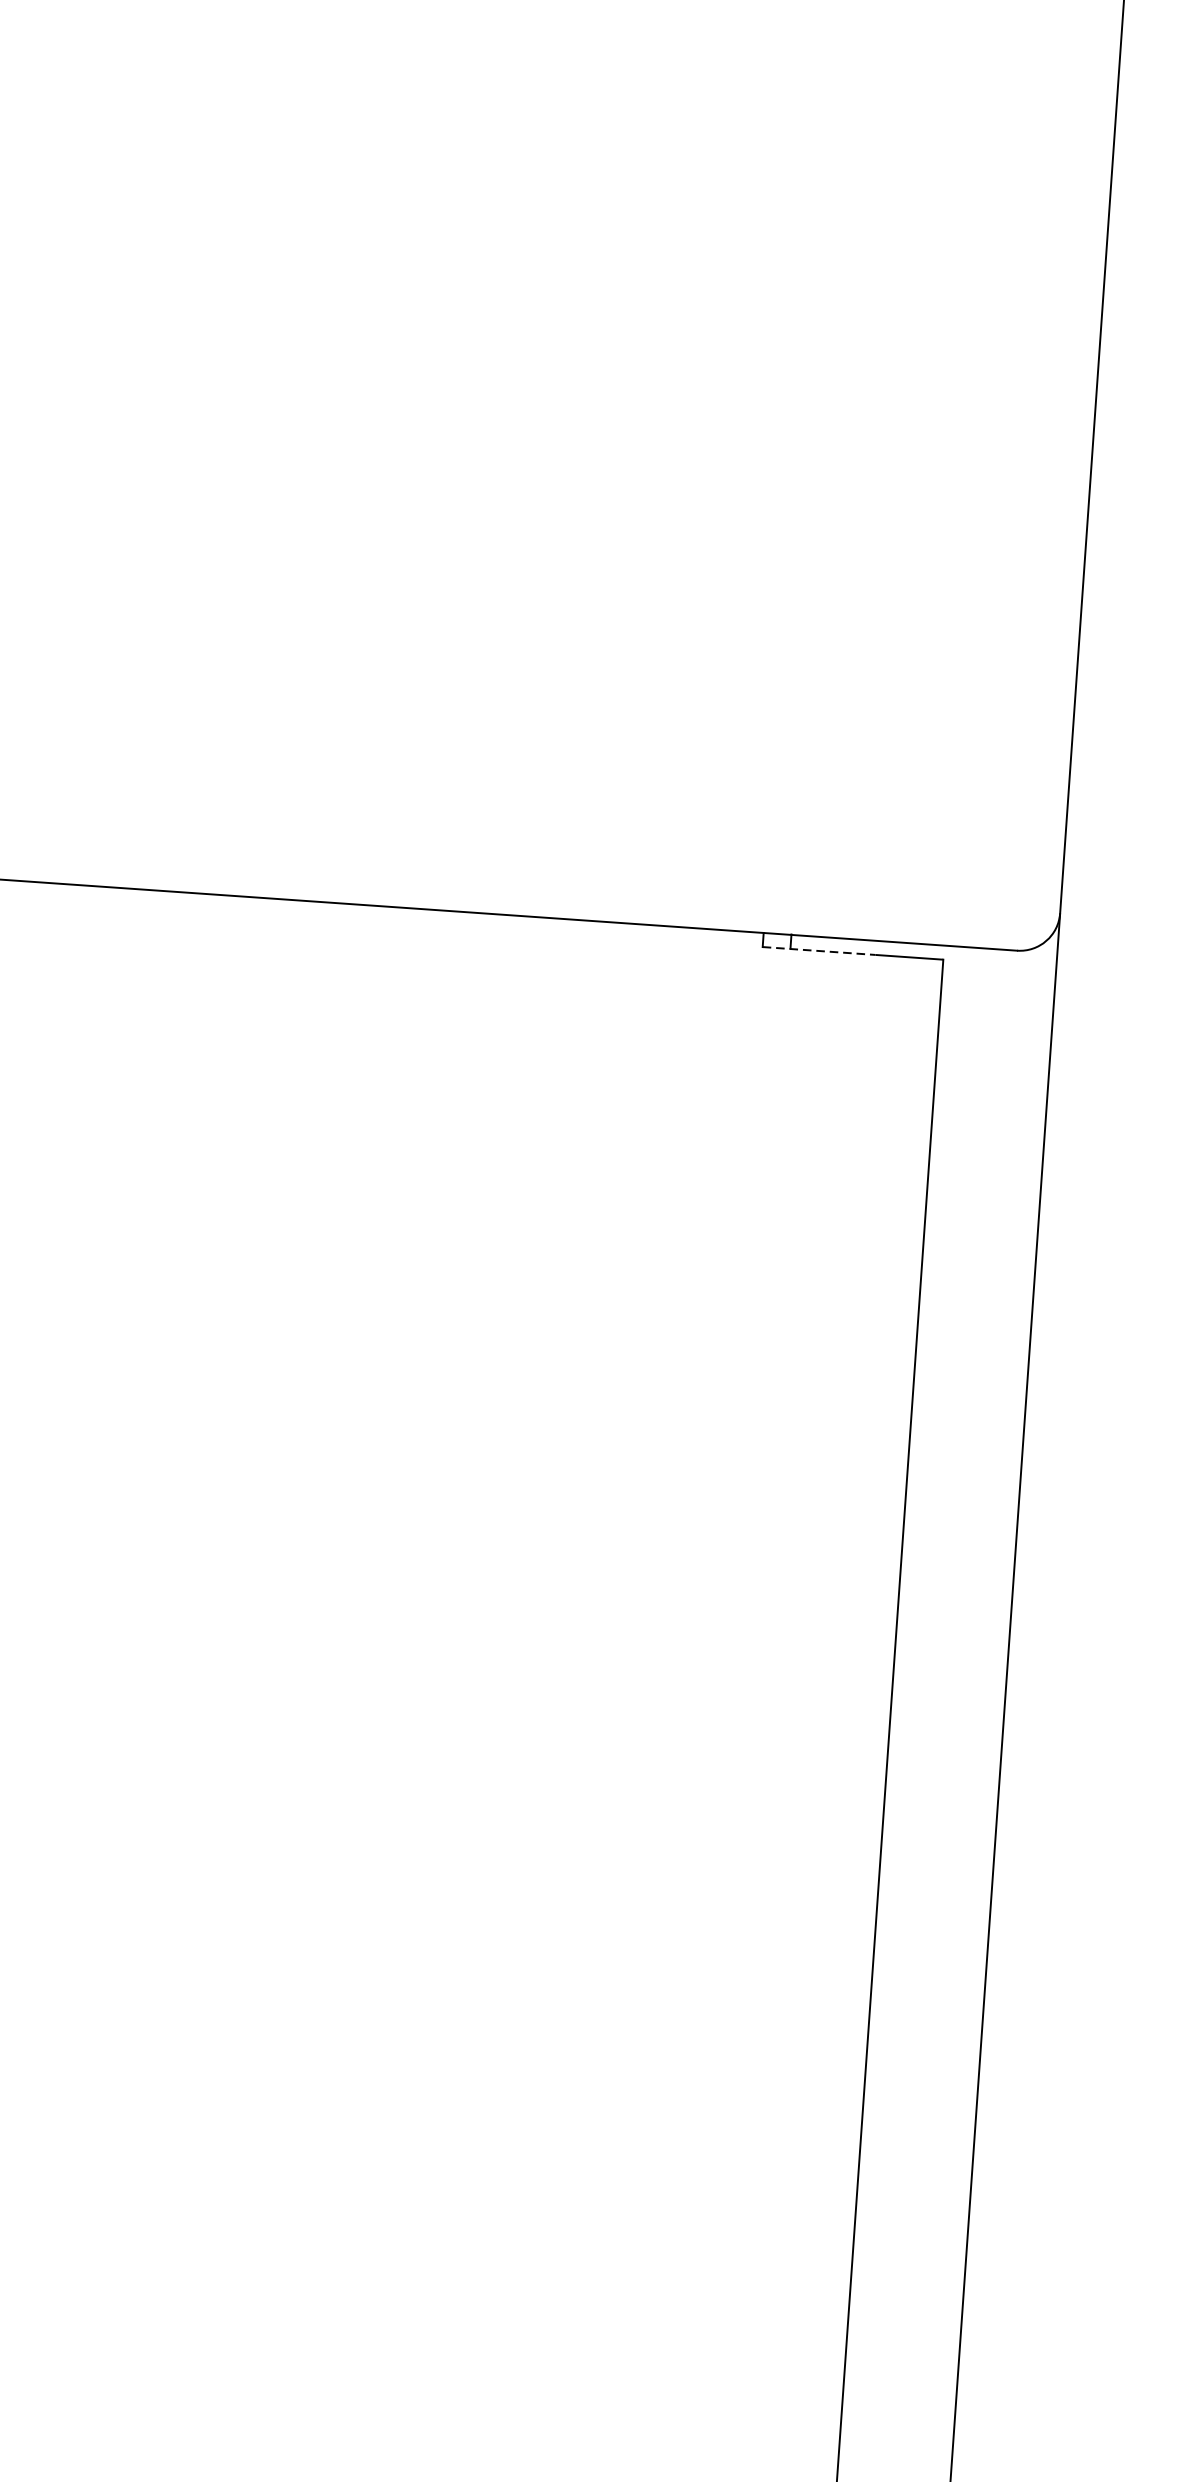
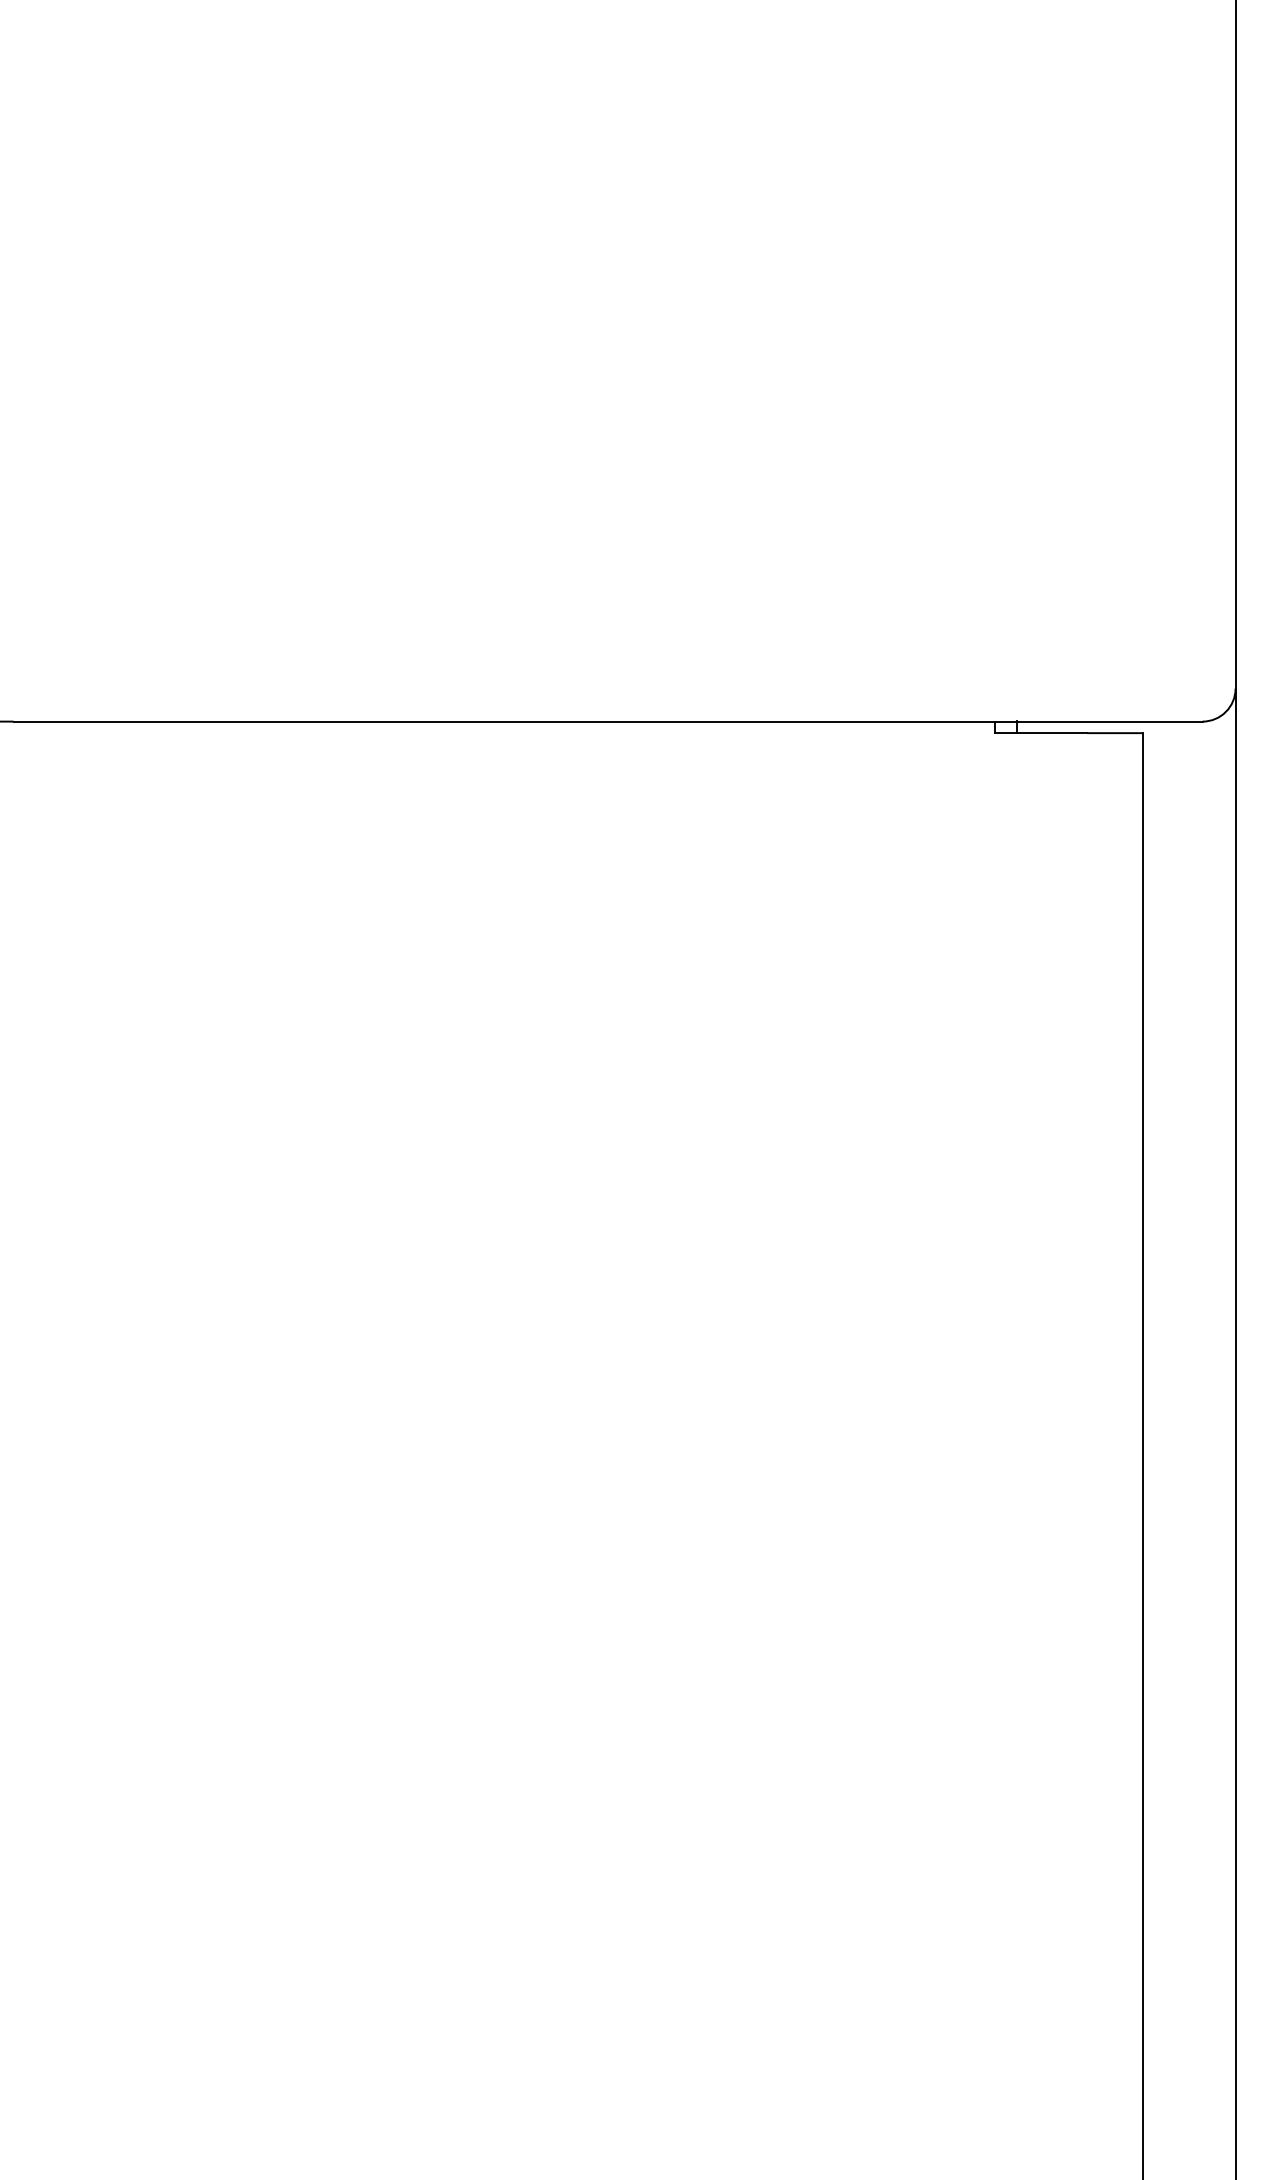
line: (819, 951) -> (1041, 733), dashed -> solid

